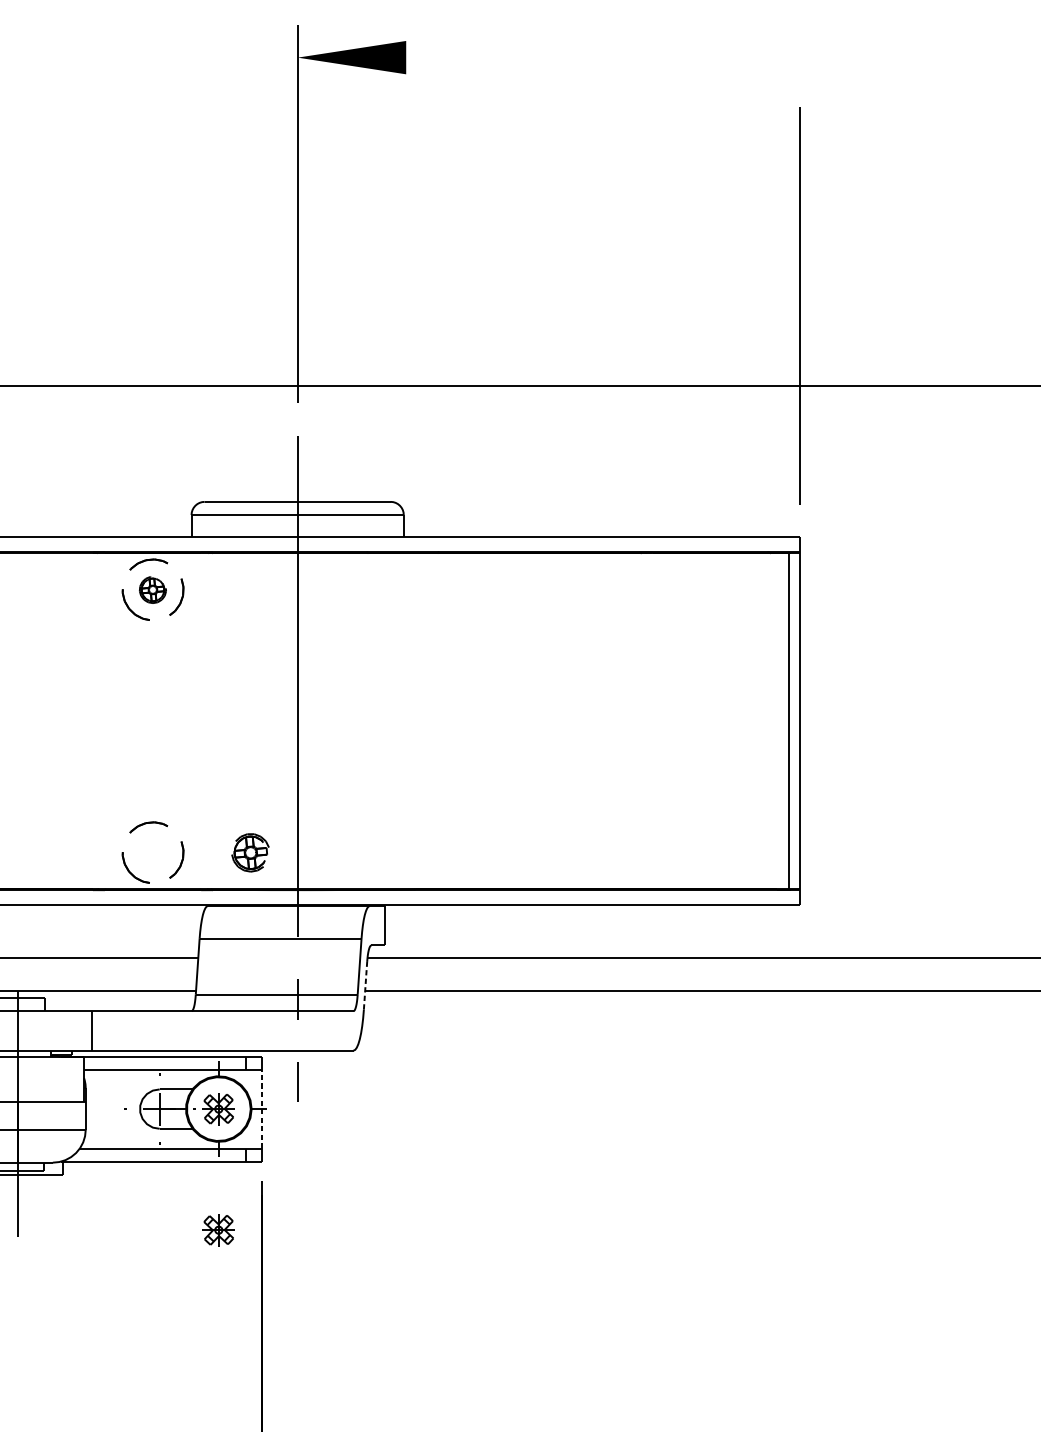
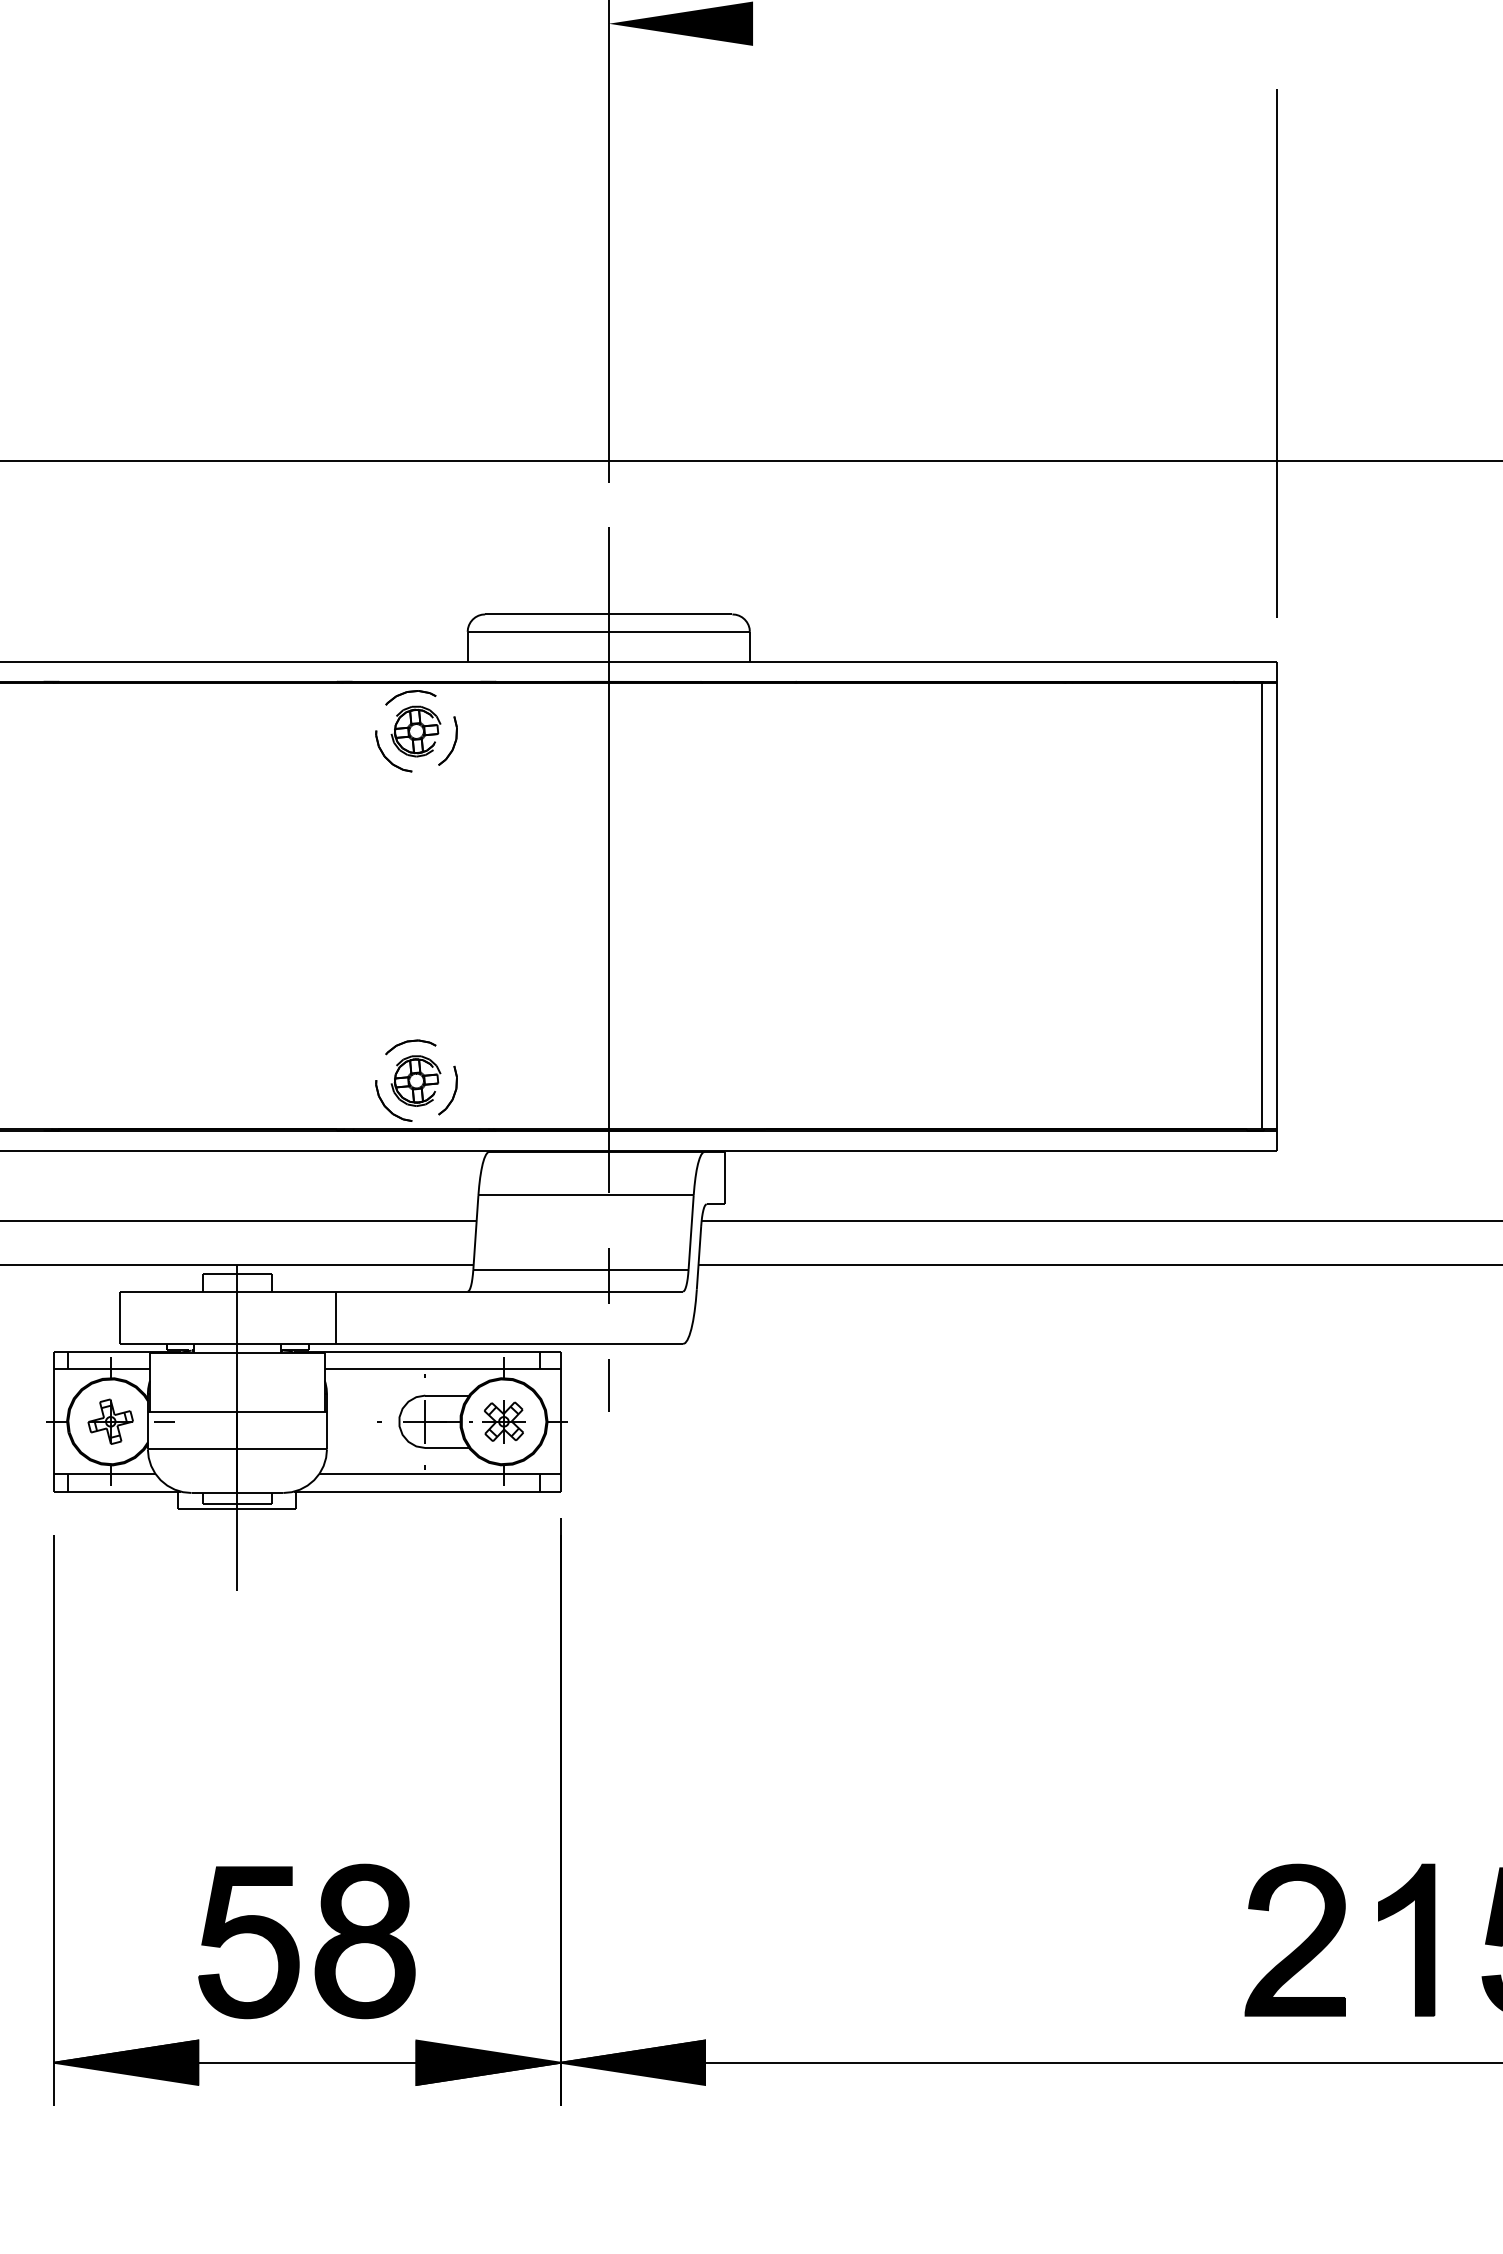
part: (152, 589) -> (415, 731), size x1.43
part: (250, 852) -> (415, 1080), moved
line: (365, 985) -> (699, 1257), dashed -> solid
line: (261, 1108) -> (560, 1421), dashed -> solid
part: (218, 1229) -> (503, 1582), removed

